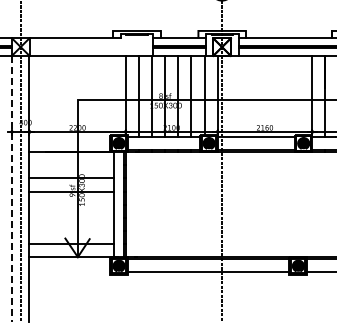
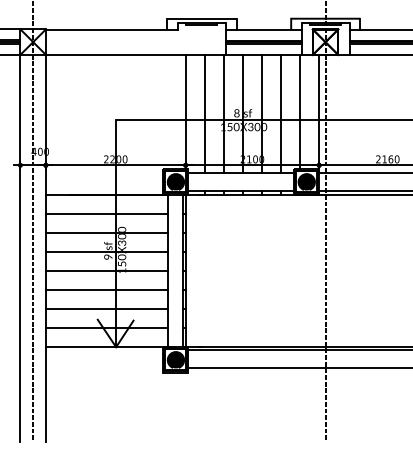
line: (71, 165) -> (106, 214), added
line: (11, 189) -> (19, 248), dashed -> solid
line: (71, 204) -> (106, 270), added
line: (71, 217) -> (106, 289), added
line: (71, 230) -> (106, 308), added

